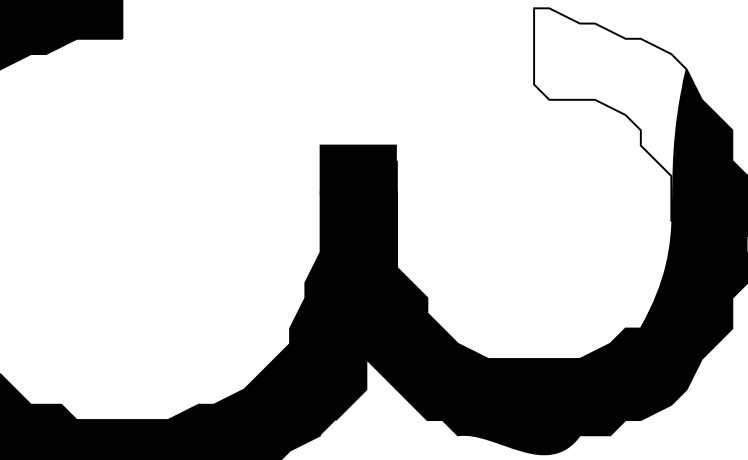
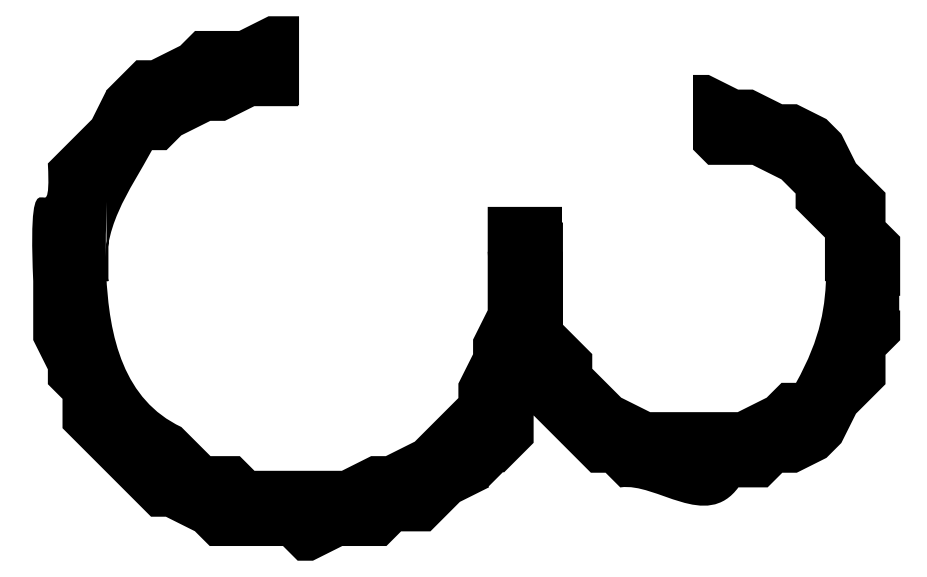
fill: (609, 115) -> (766, 178), added

